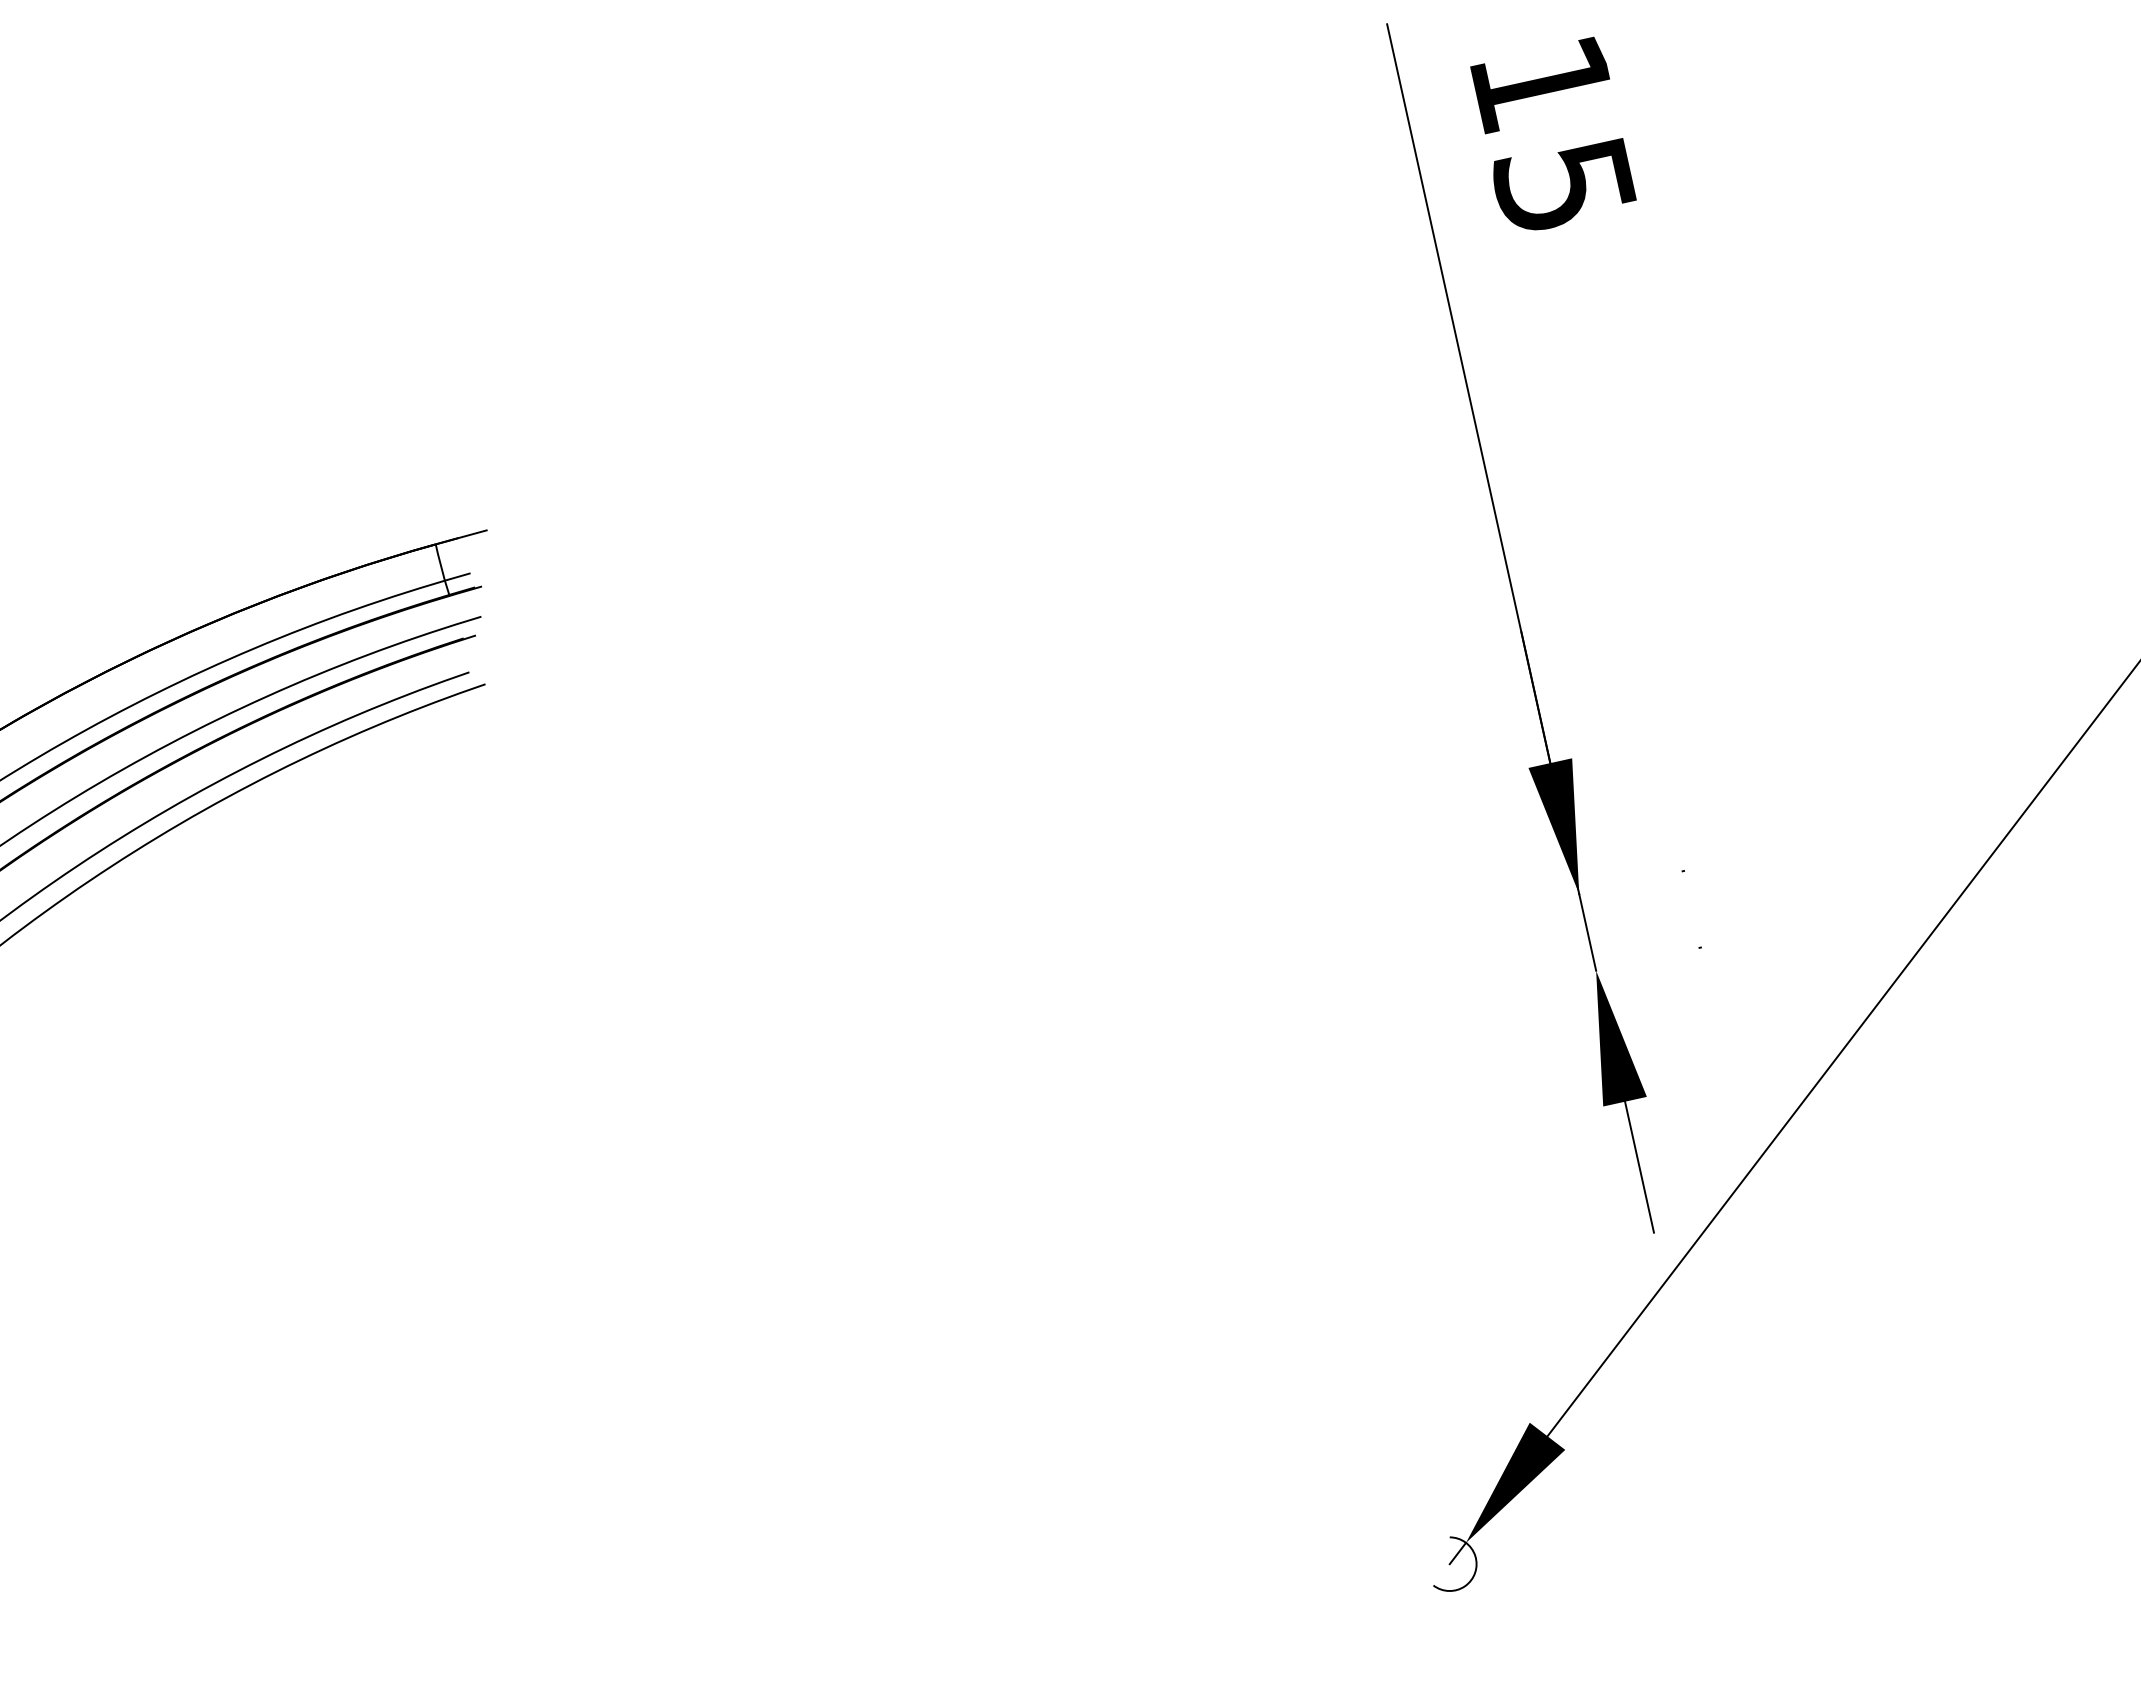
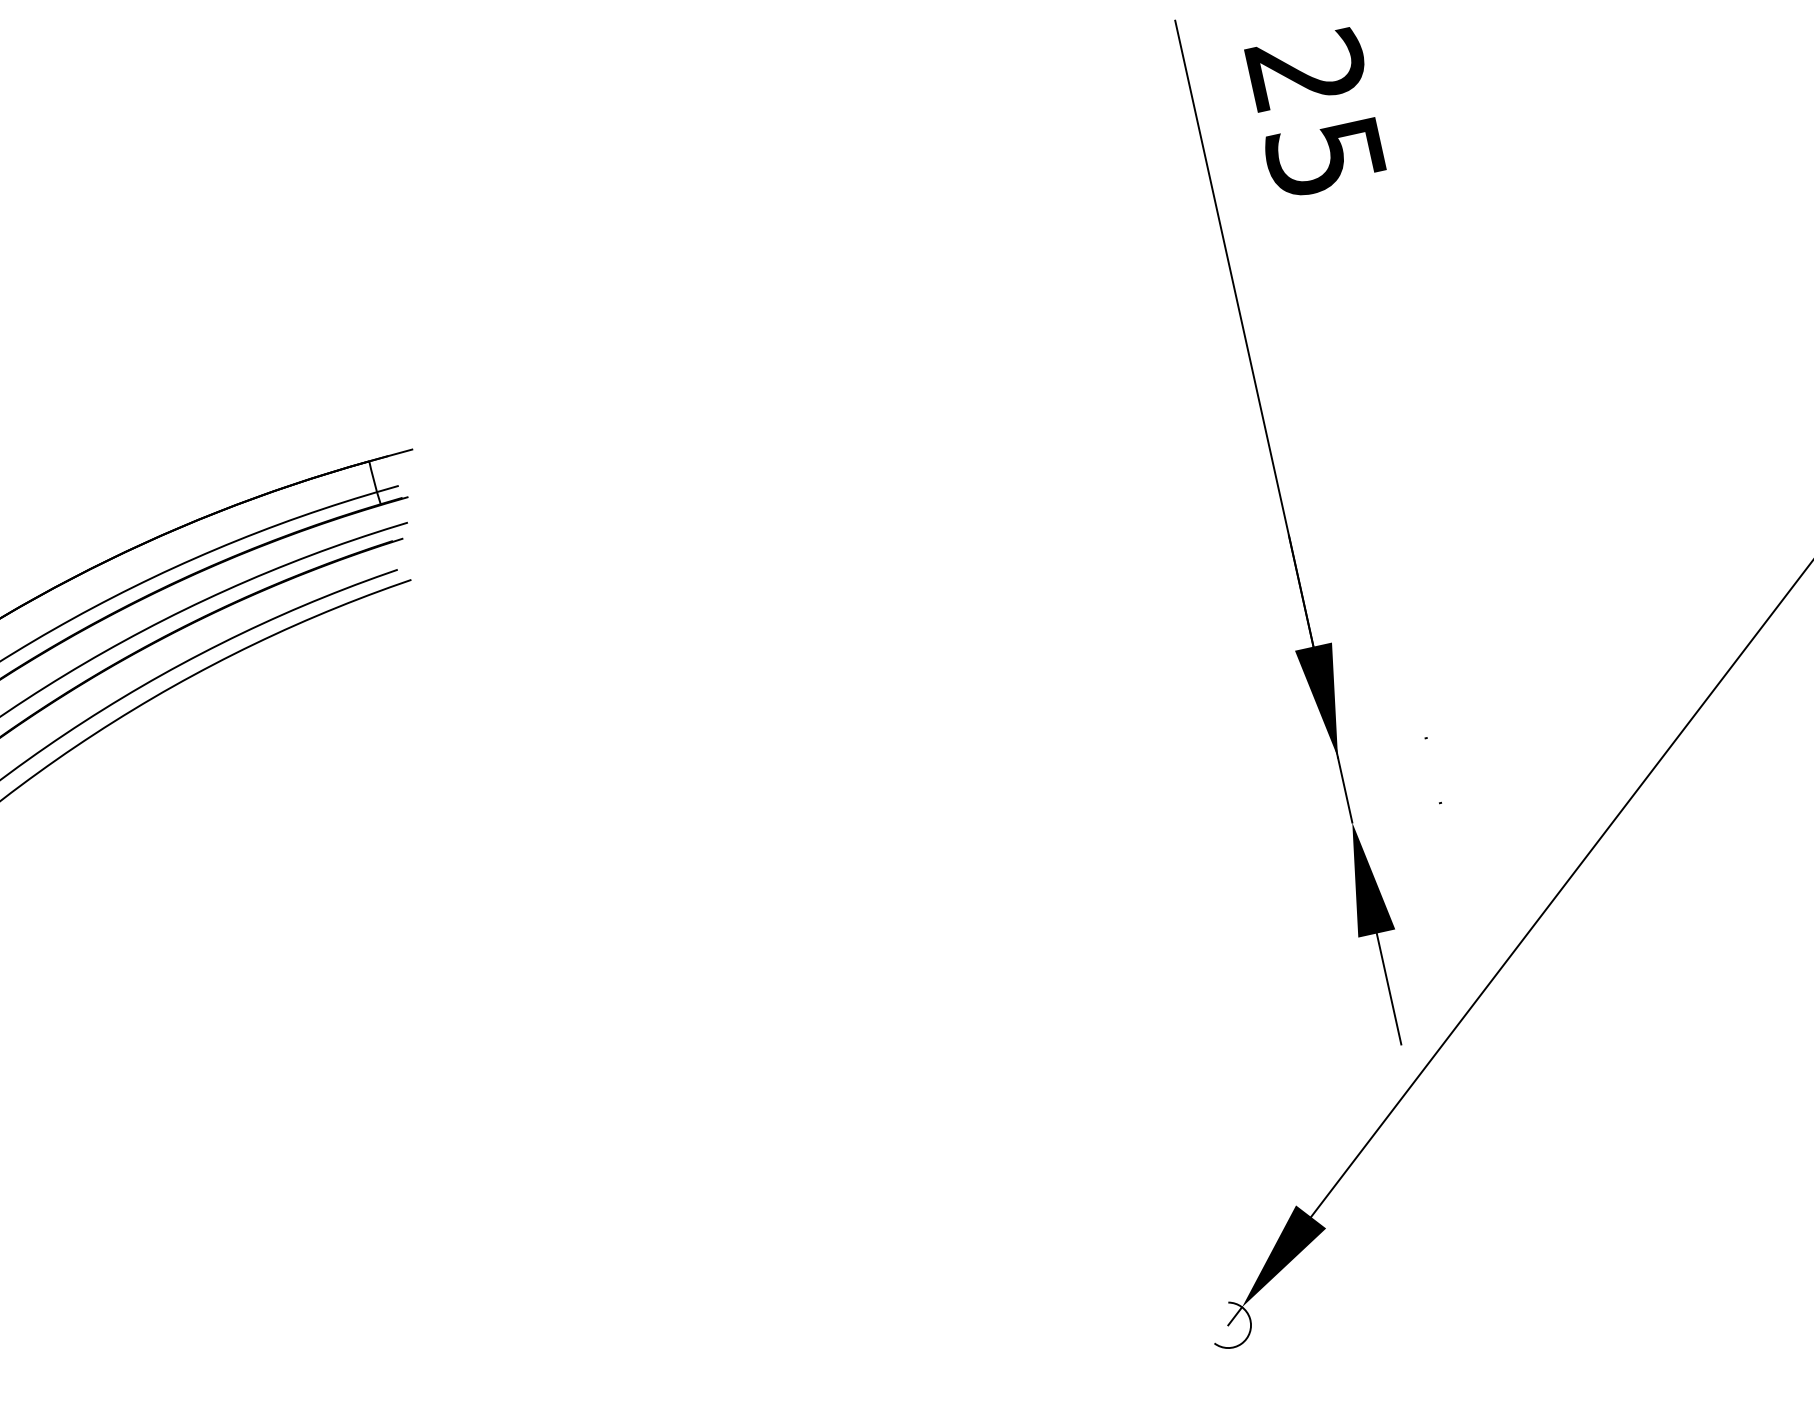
text: (1539, 83) -> (1304, 70), 15 -> 25

